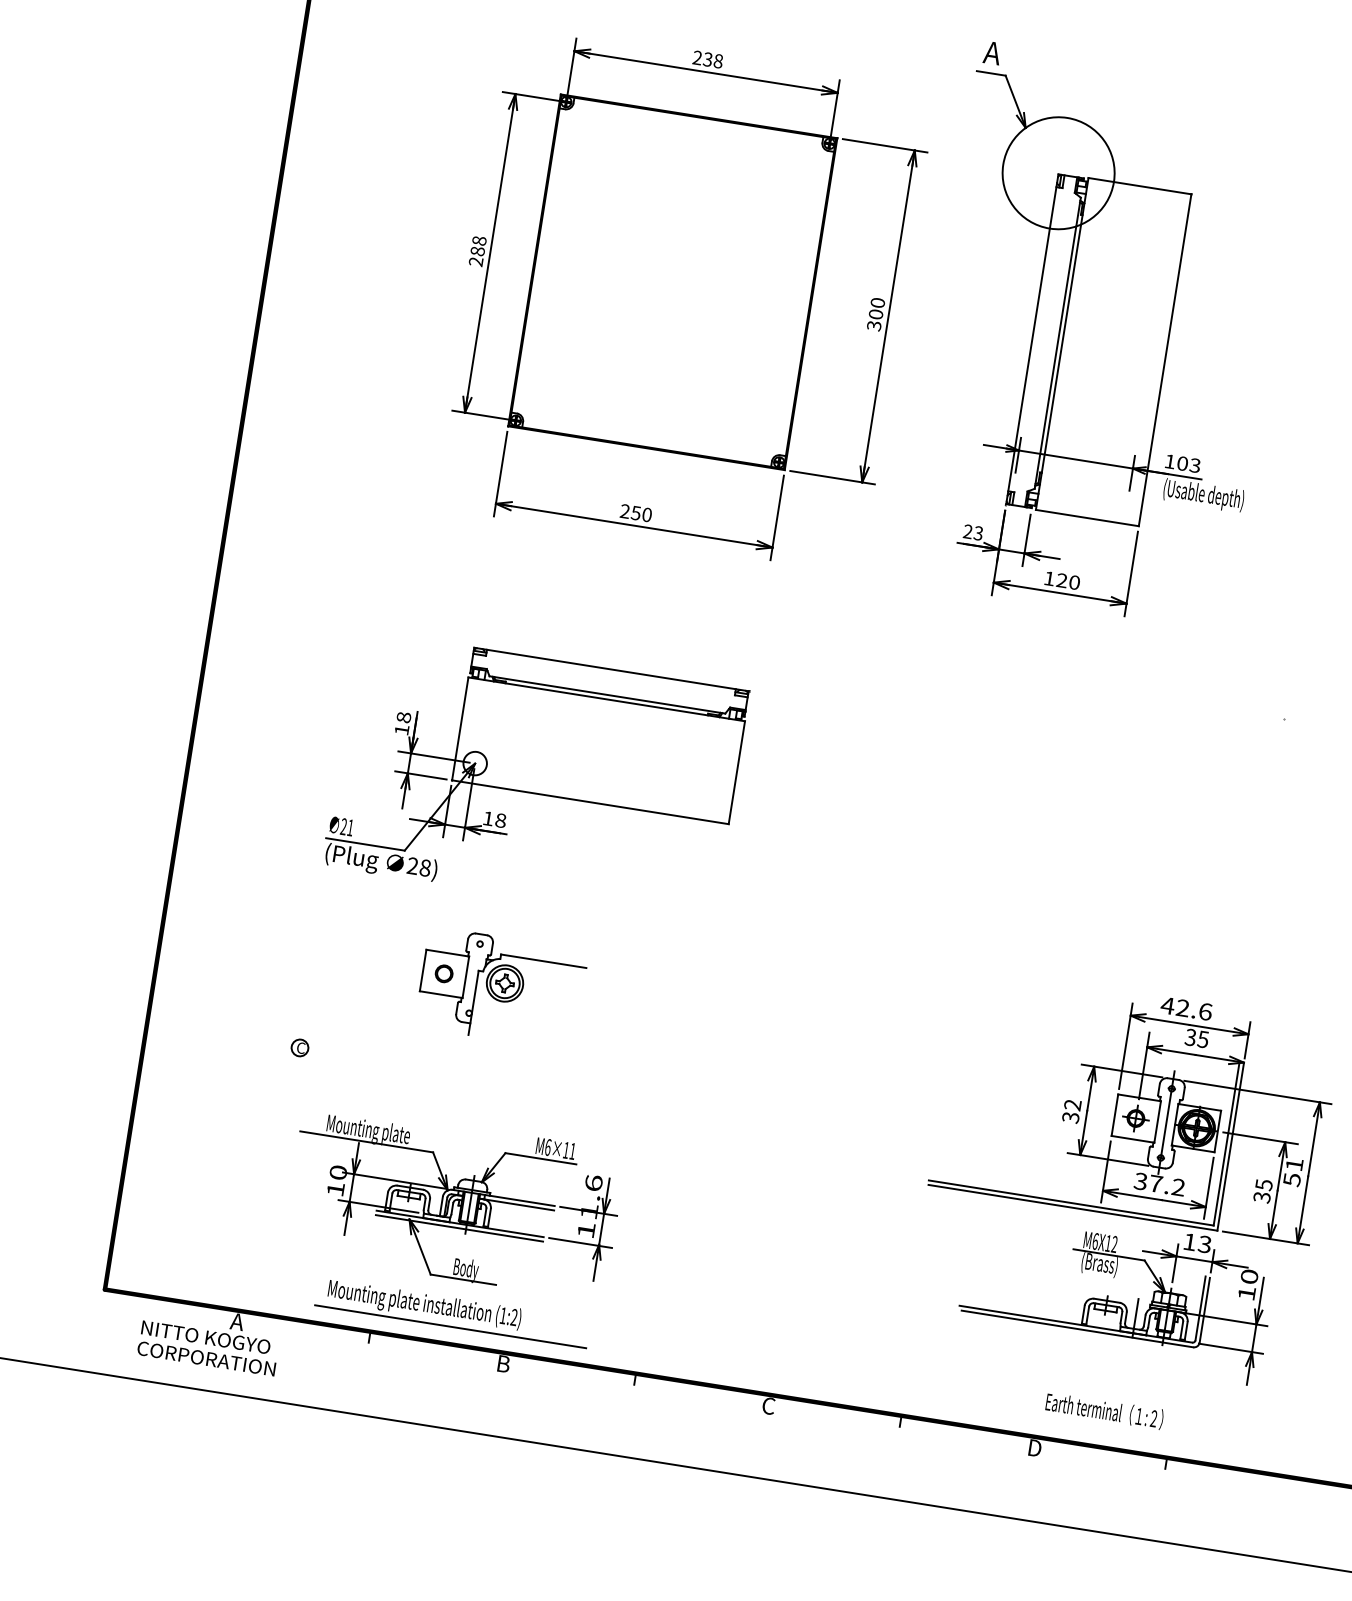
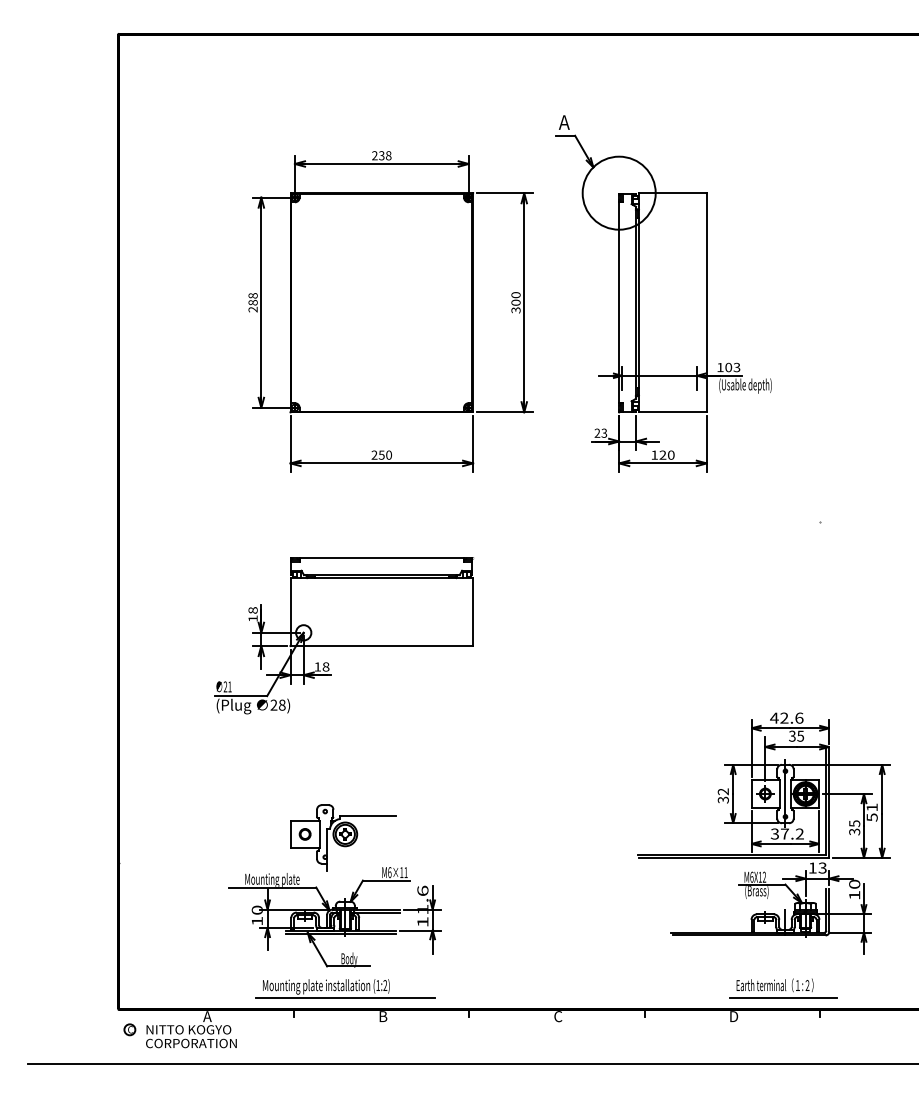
part: (501, 987) -> (343, 837), moved
part: (299, 1047) -> (129, 1029), moved
line: (1114, 1431) -> (783, 997), added

